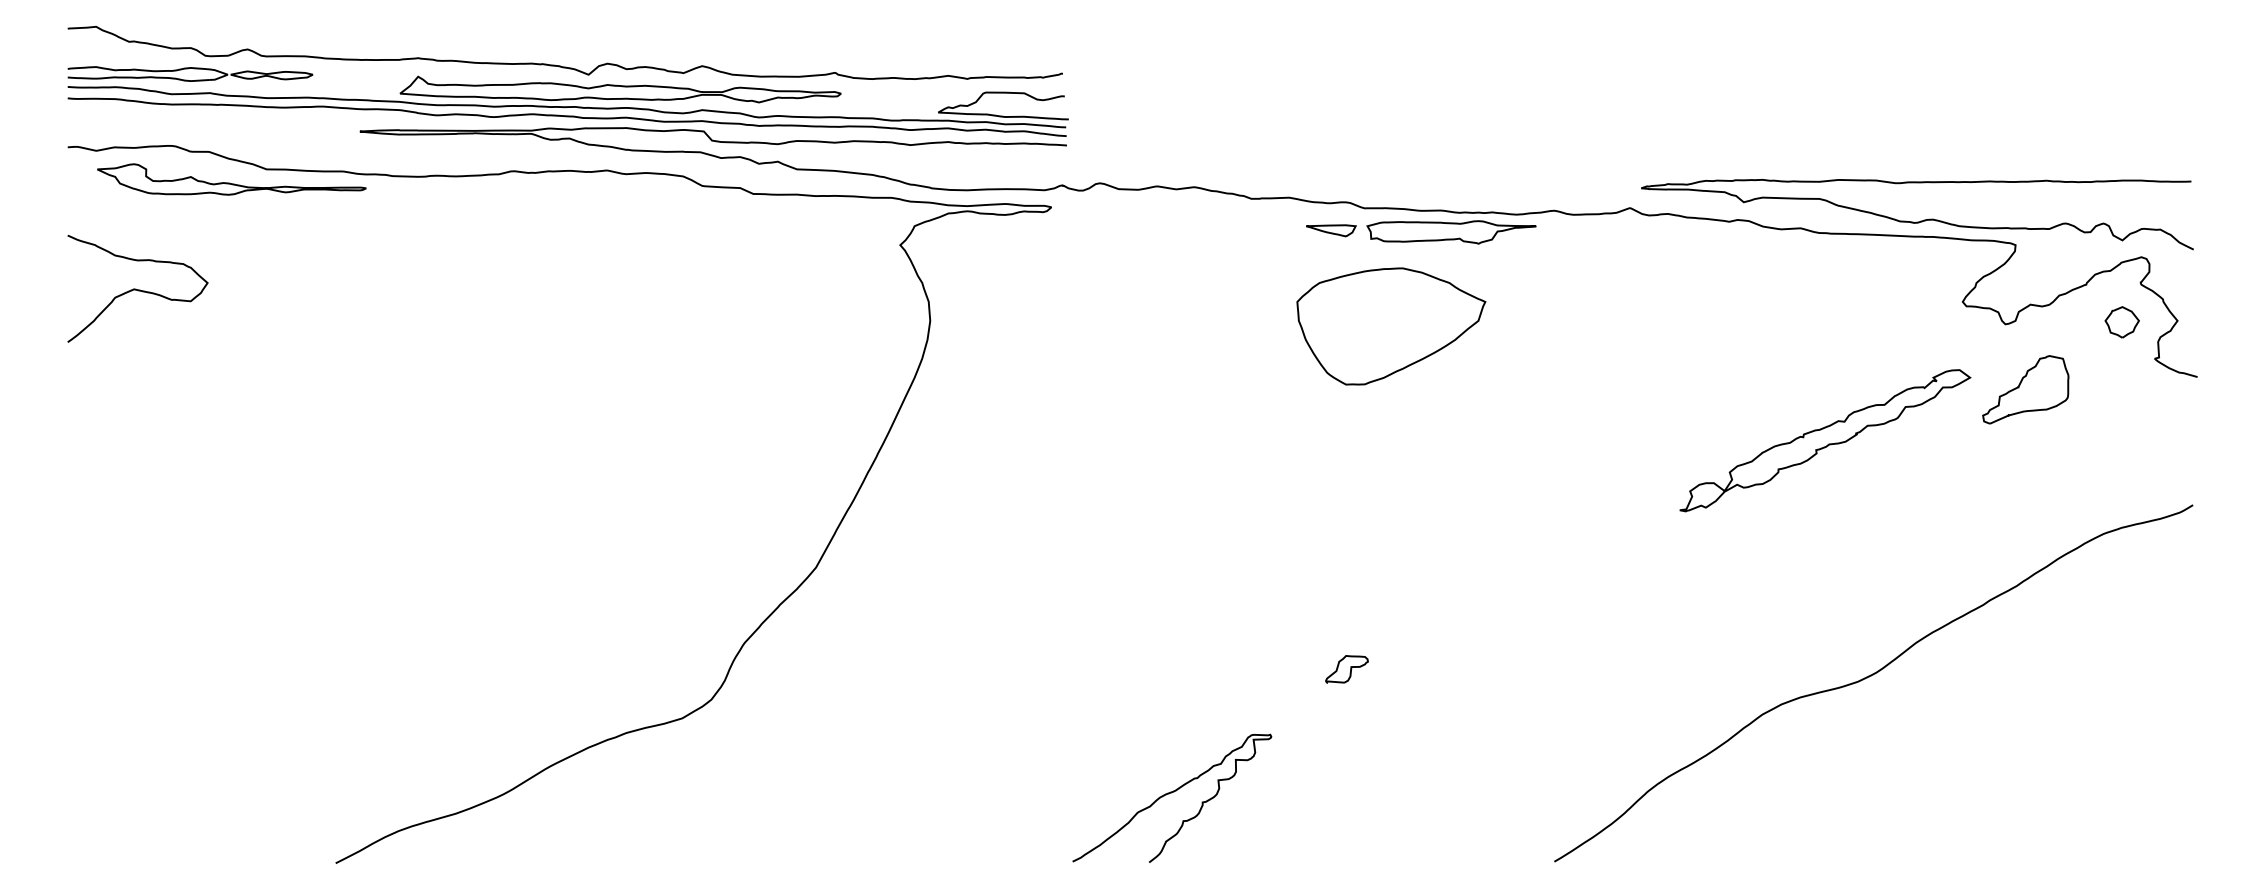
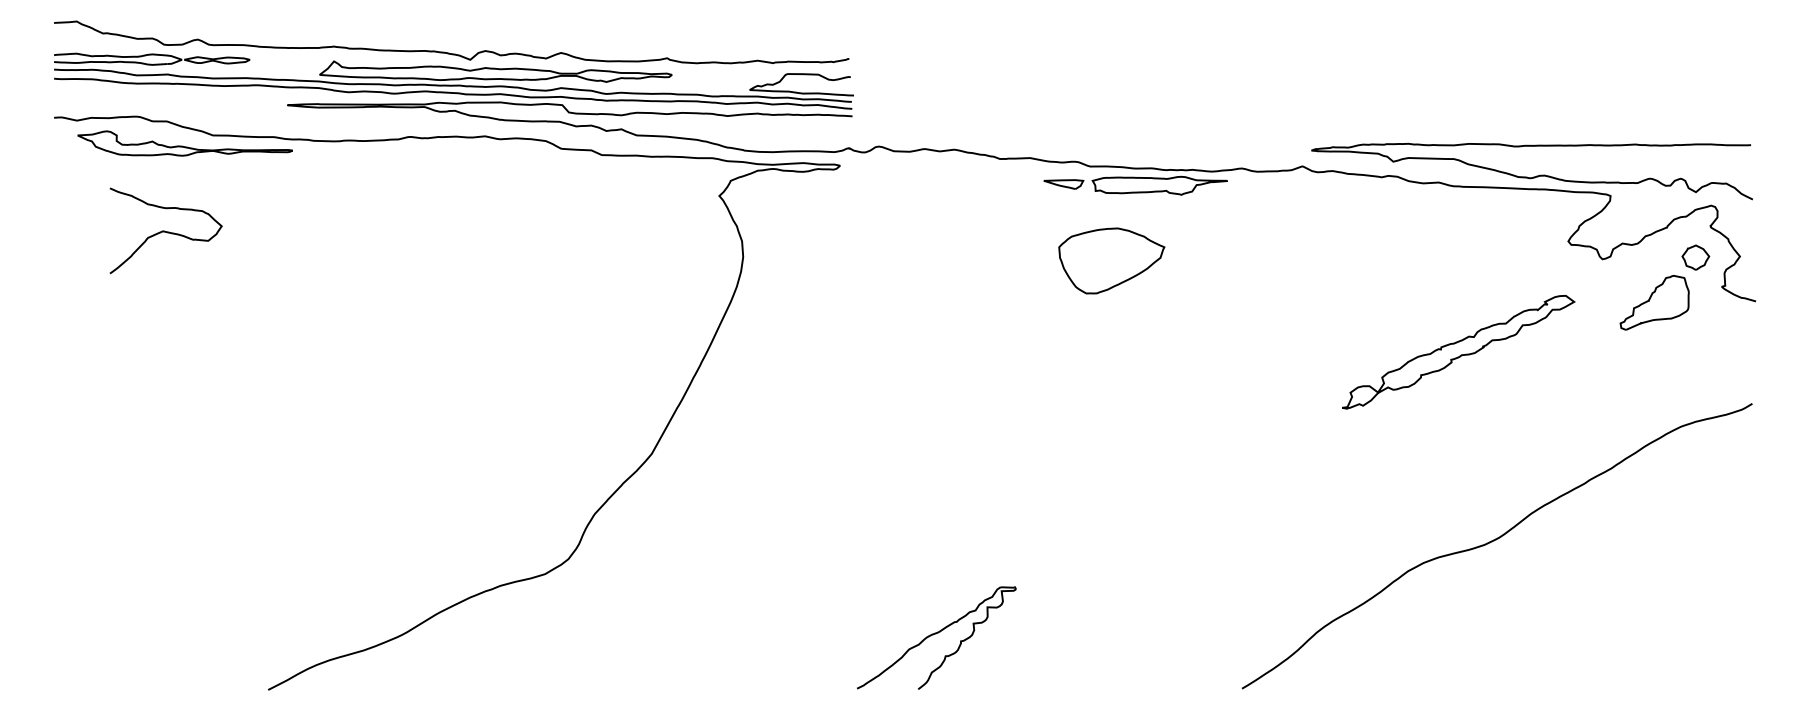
curve: (137, 289) -> (165, 231), moved
part: (1391, 326) -> (1111, 261), size x0.7
part: (2025, 389) -> (1654, 302), moved
part: (1346, 669) -> (1075, 535), removed

